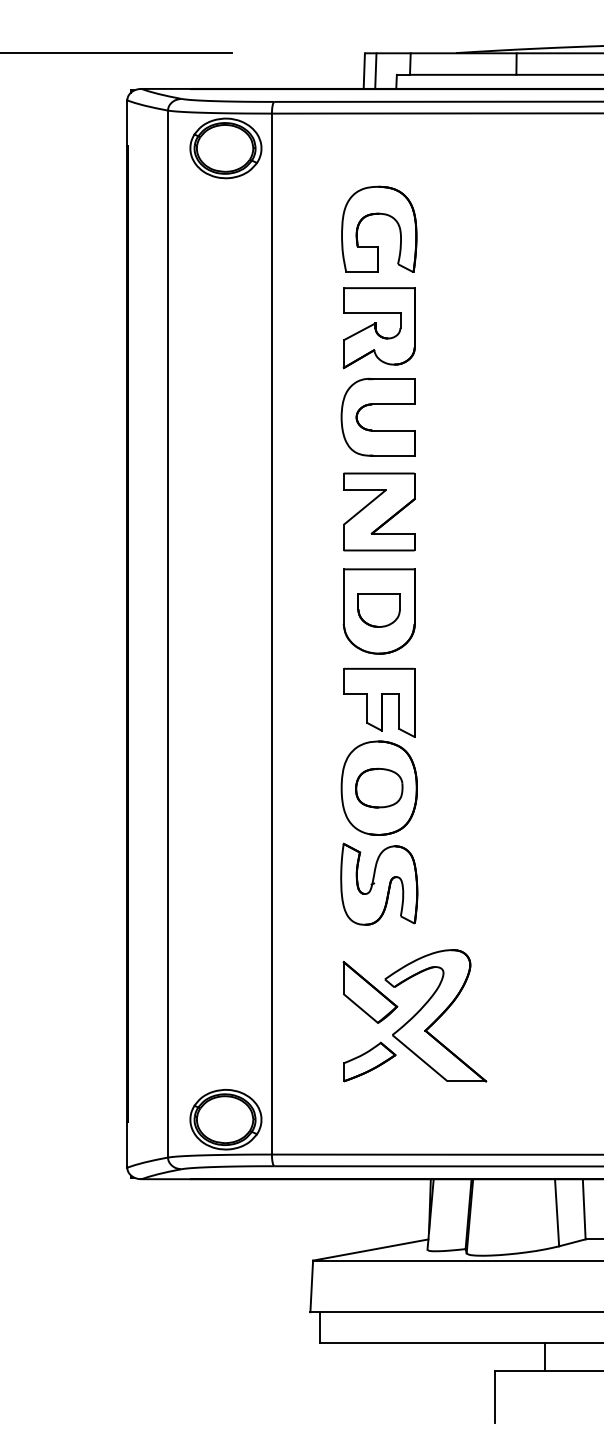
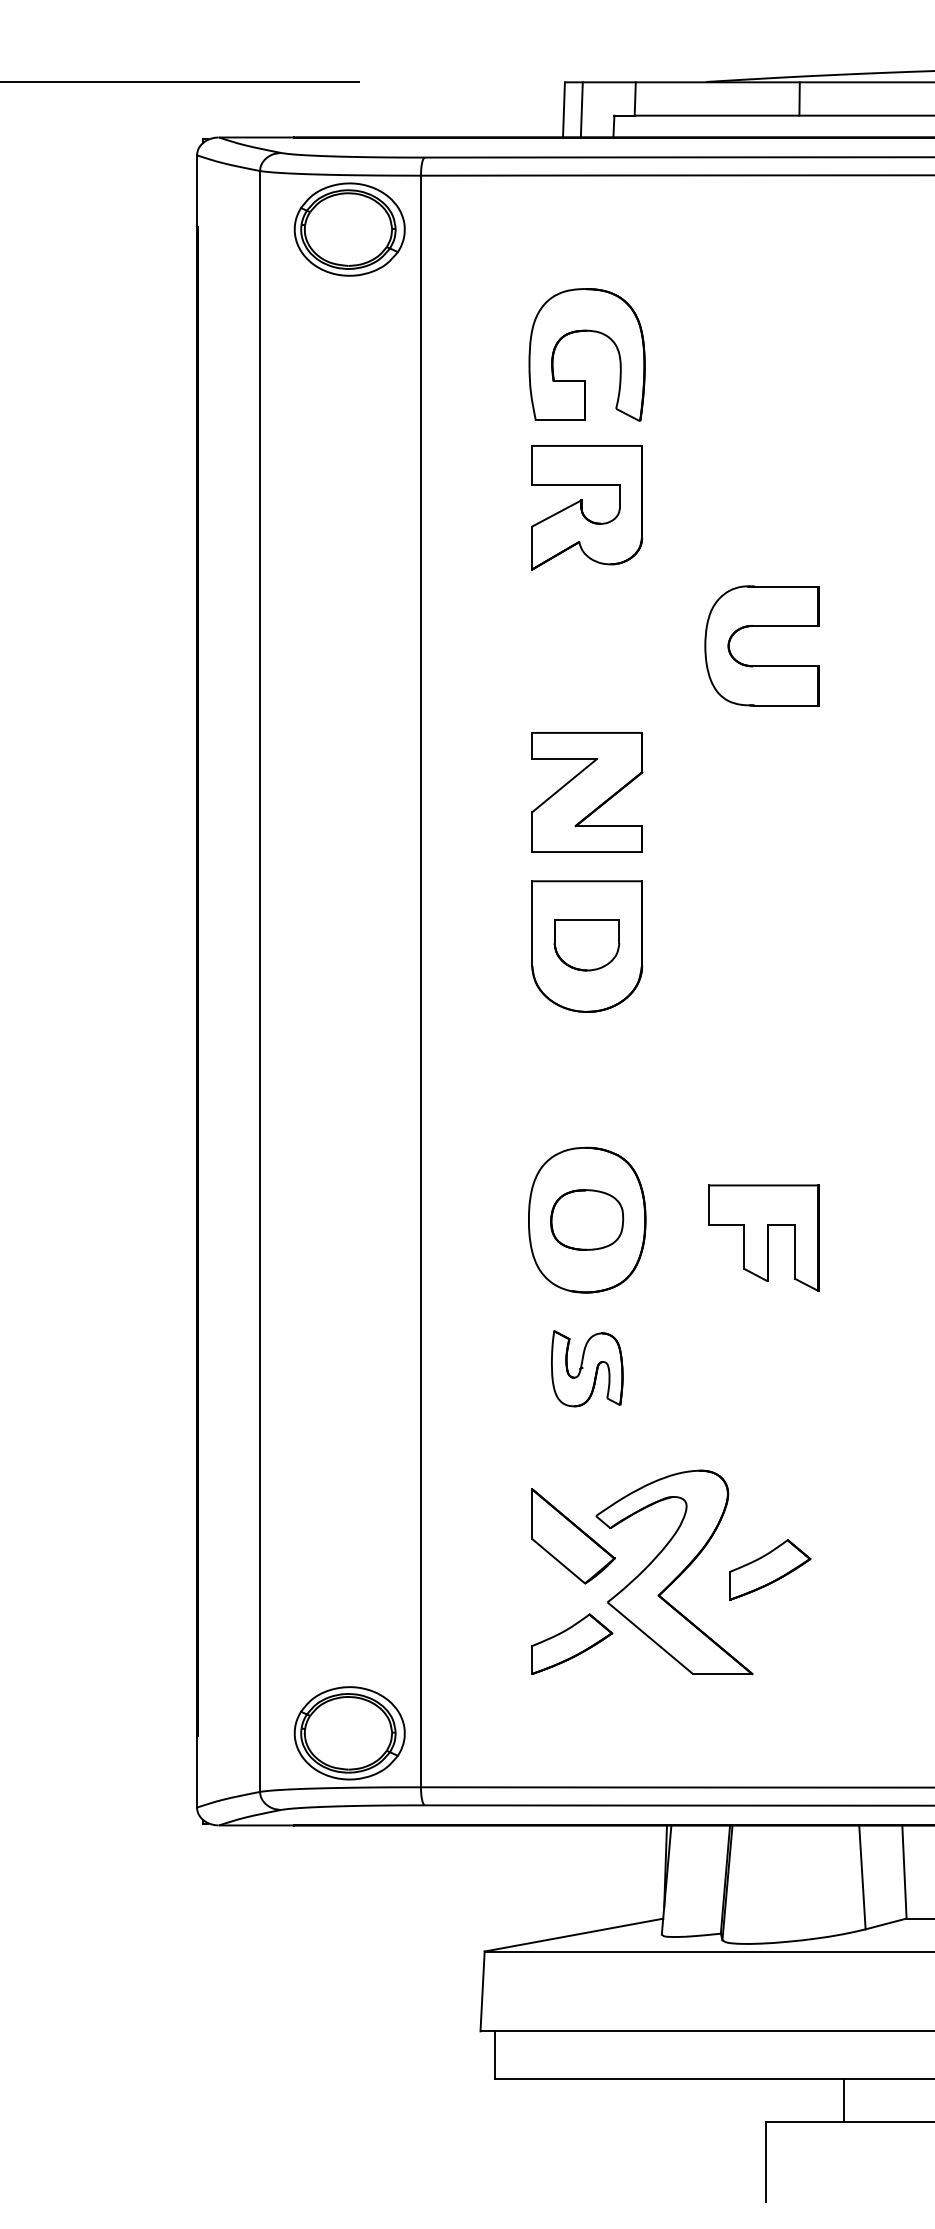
part: (377, 404) -> (760, 626), moved
part: (379, 702) -> (763, 1237), moved
part: (379, 883) -> (587, 1367), size x0.6
part: (497, 1013) -> (770, 1568), added

